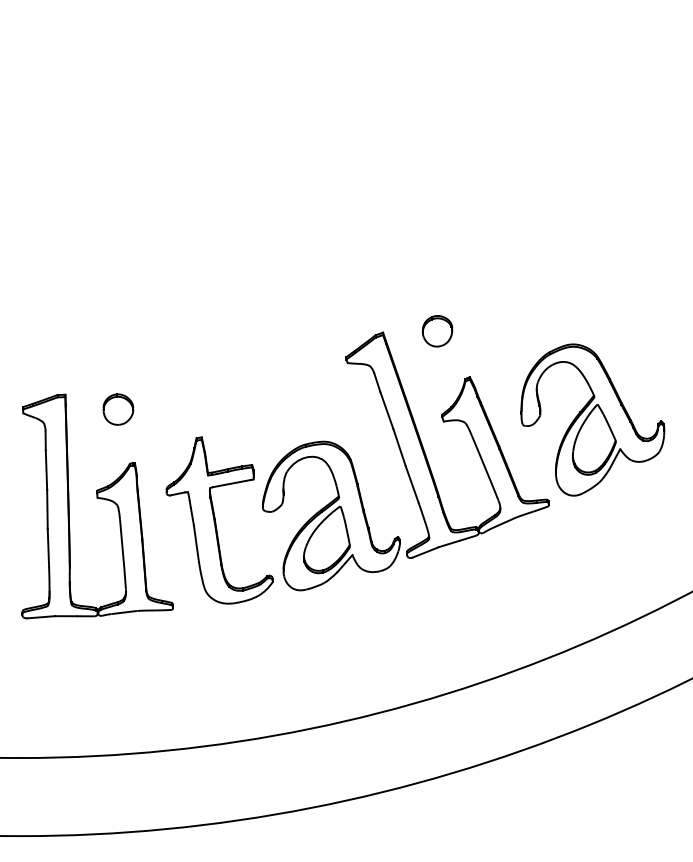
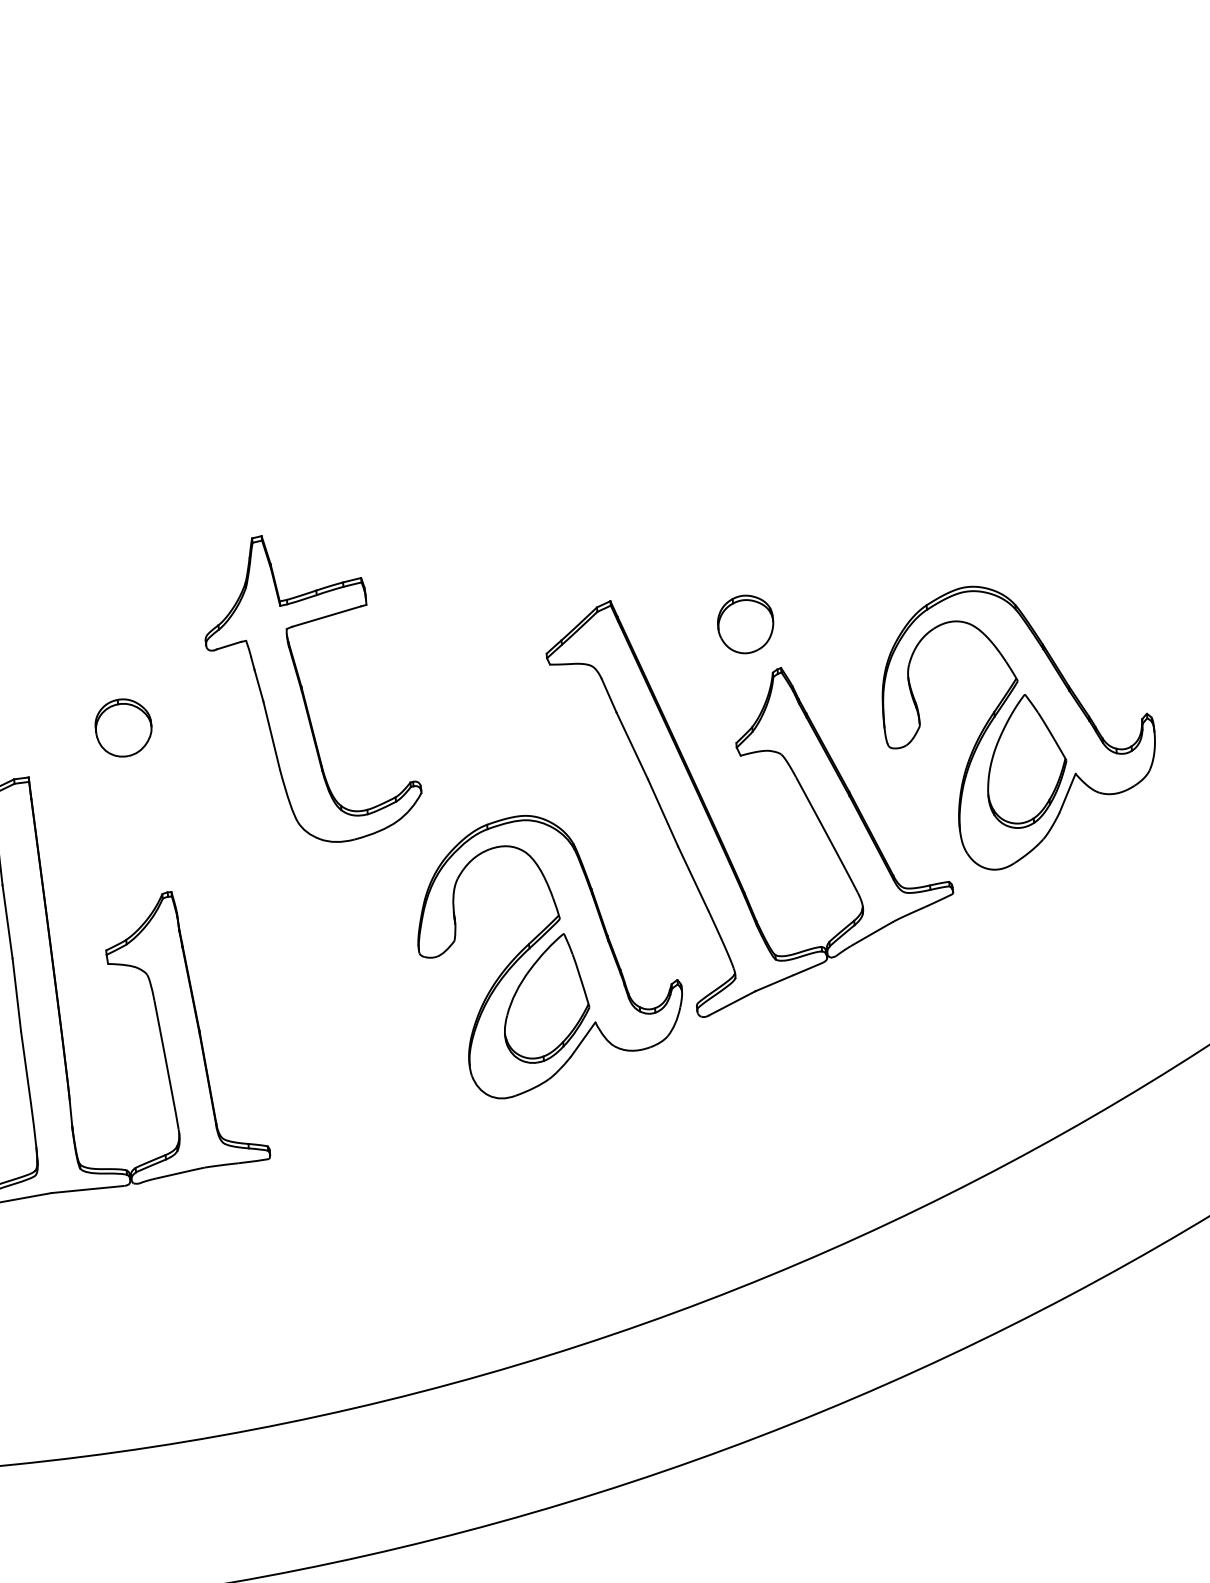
part: (437, 331) -> (745, 624), moved
part: (118, 409) -> (123, 727), moved
part: (219, 520) -> (310, 687), moved

